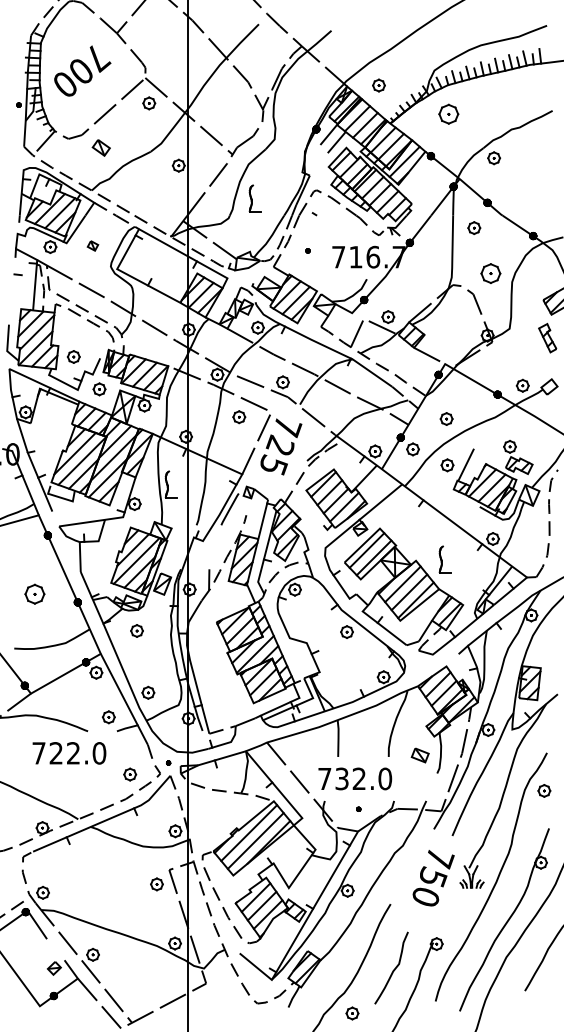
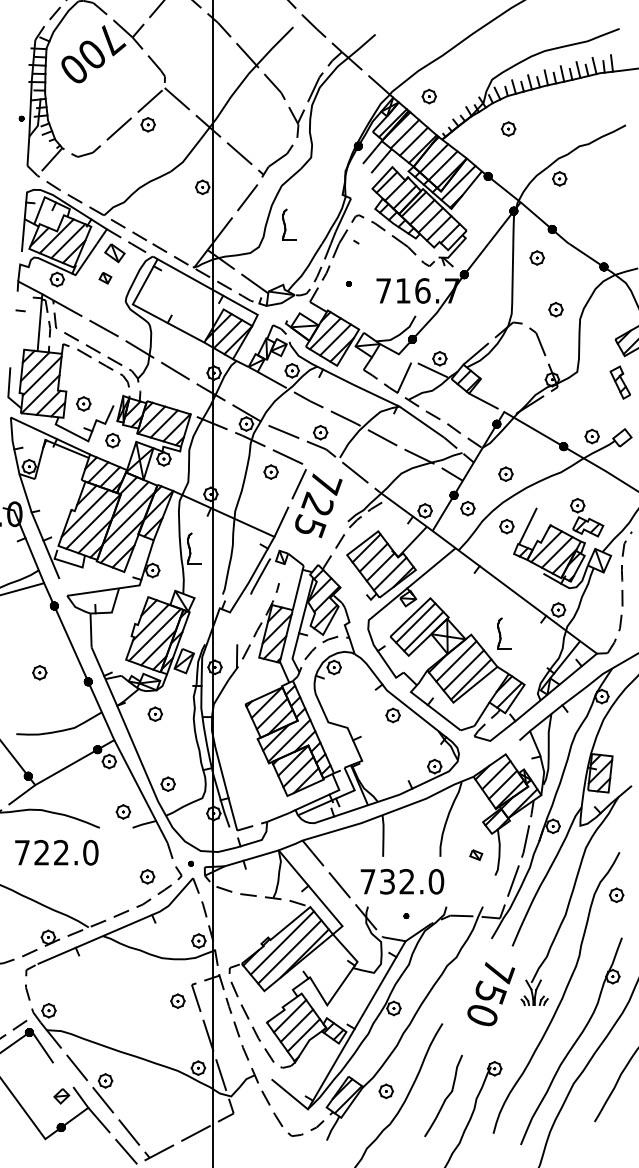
text: (82, 71) -> (93, 54), moved
part: (148, 103) -> (147, 124), moved
part: (448, 113) -> (508, 128), size x0.62
part: (100, 148) -> (114, 253), moved
part: (490, 273) -> (555, 309), size x0.62
part: (34, 594) -> (39, 672), size x0.62
text: (69, 753) -> (56, 852), moved
part: (420, 754) -> (476, 854), size x0.62
part: (351, 1013) -> (385, 1091), moved

